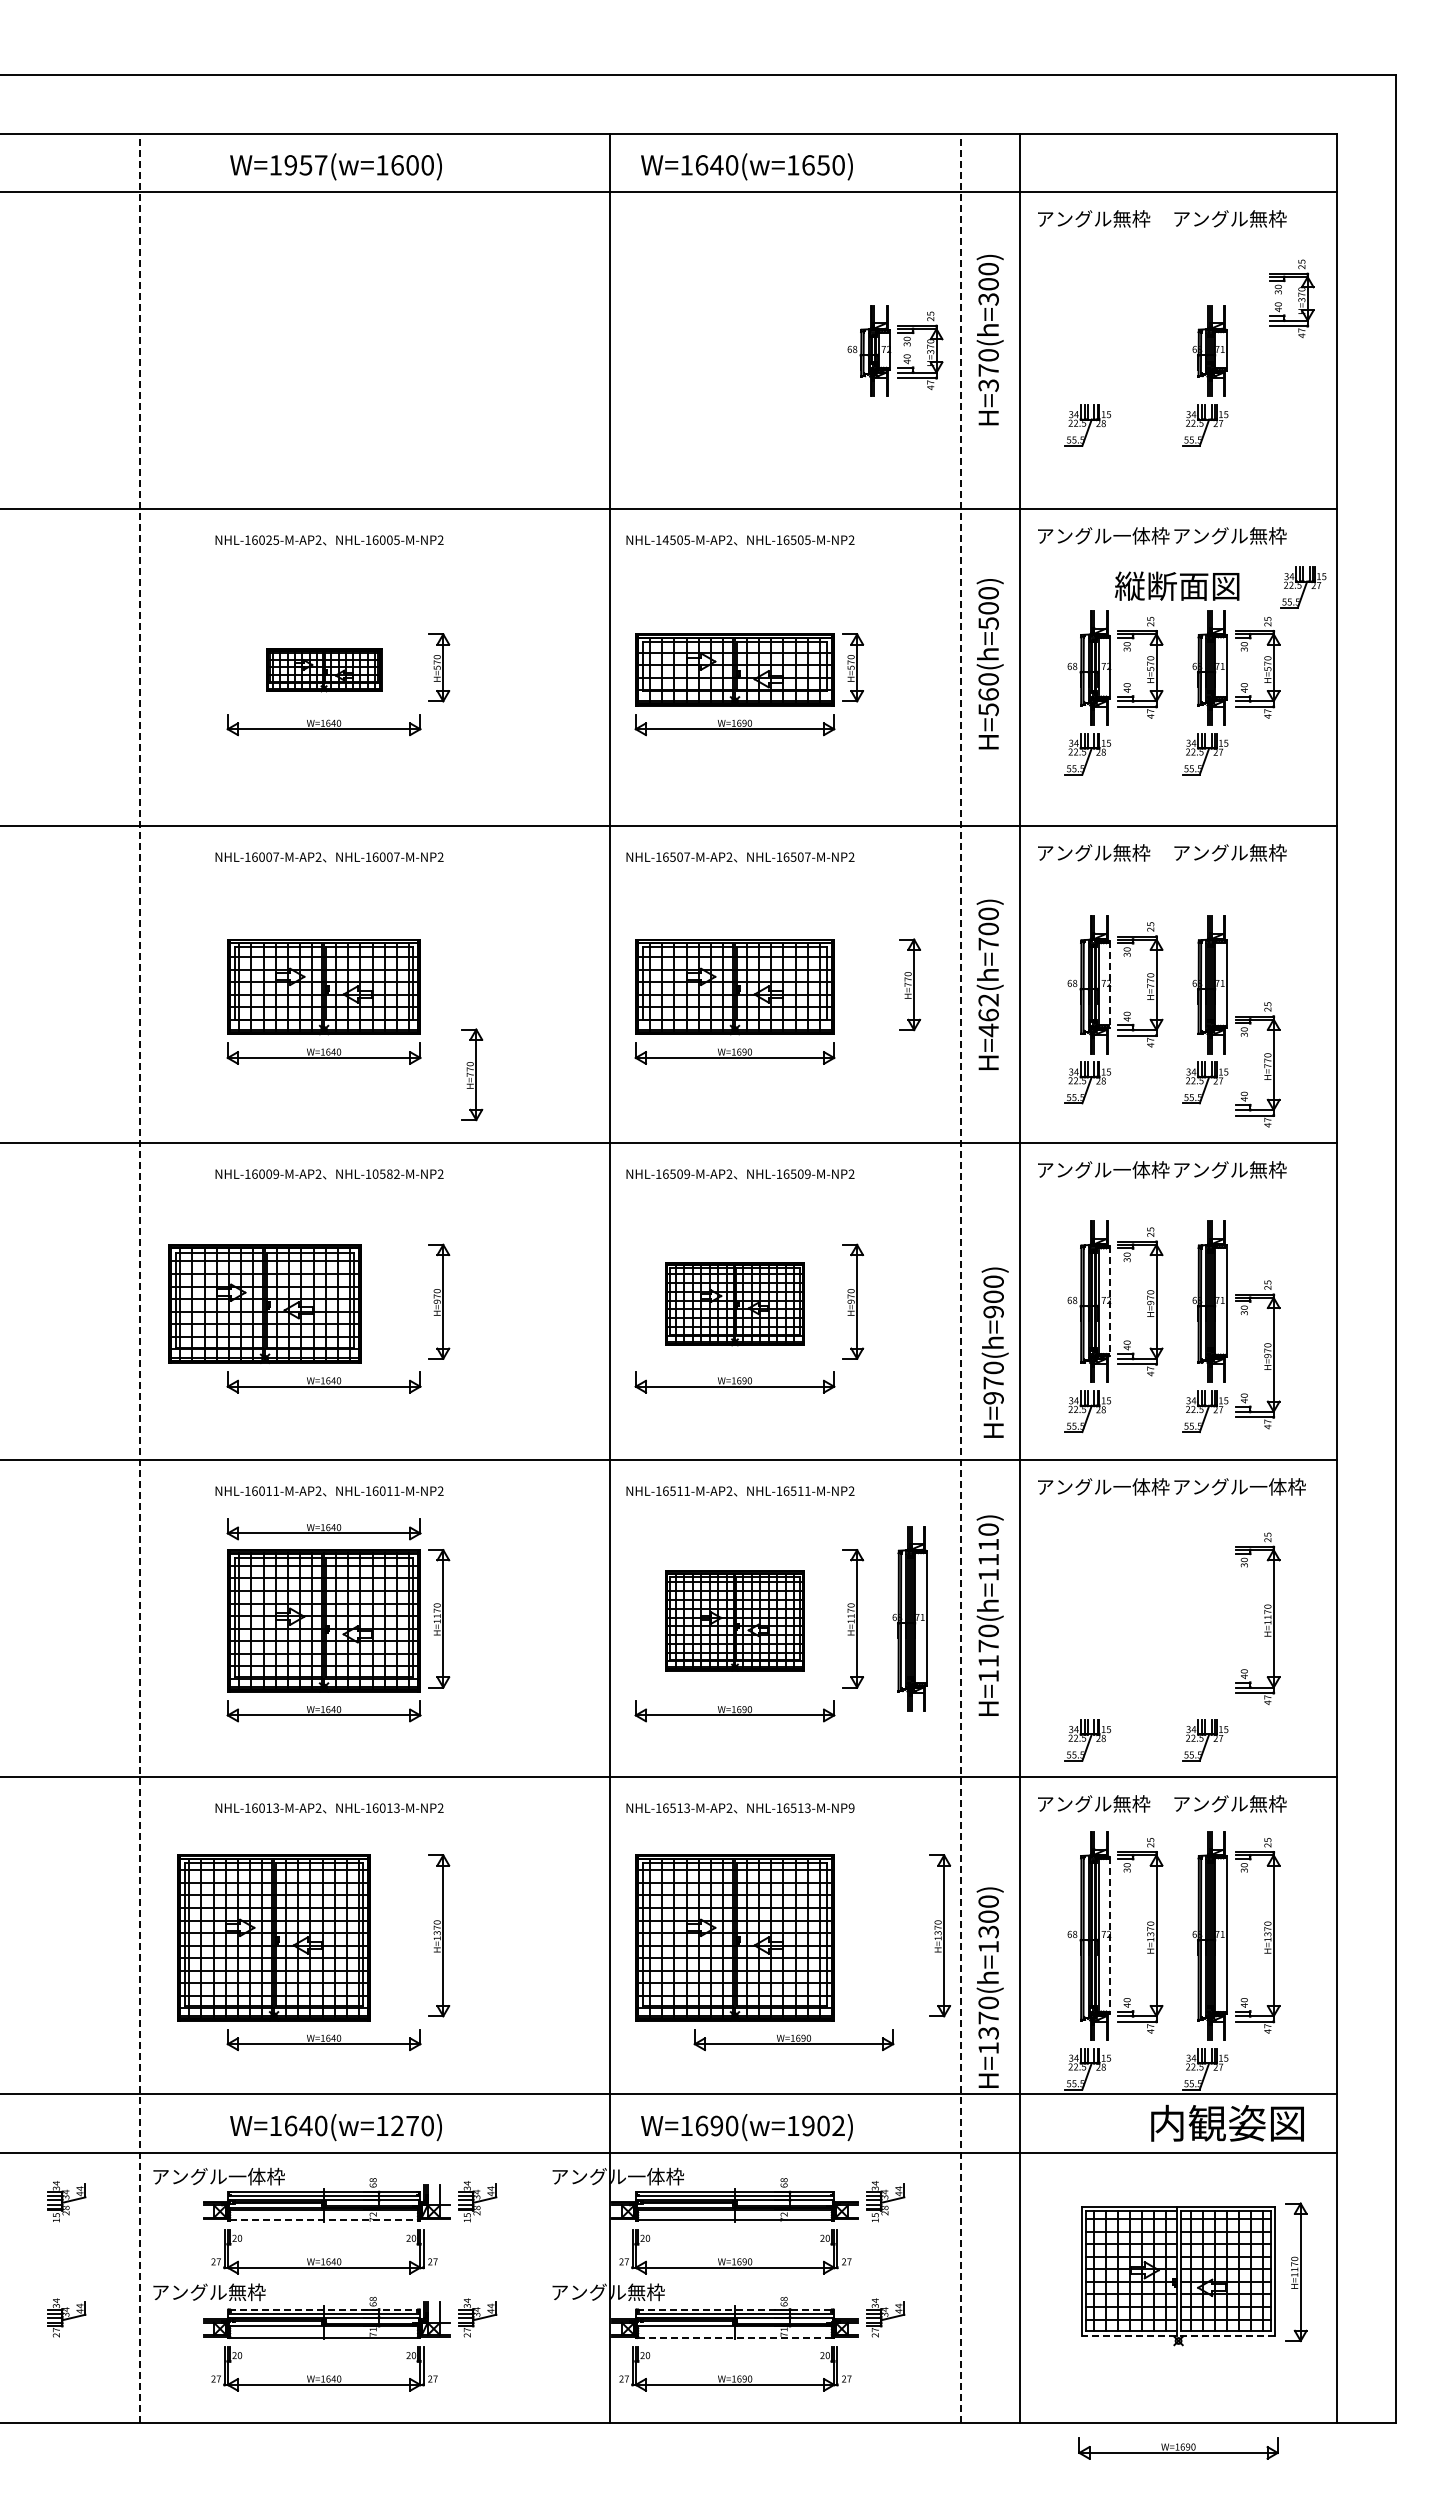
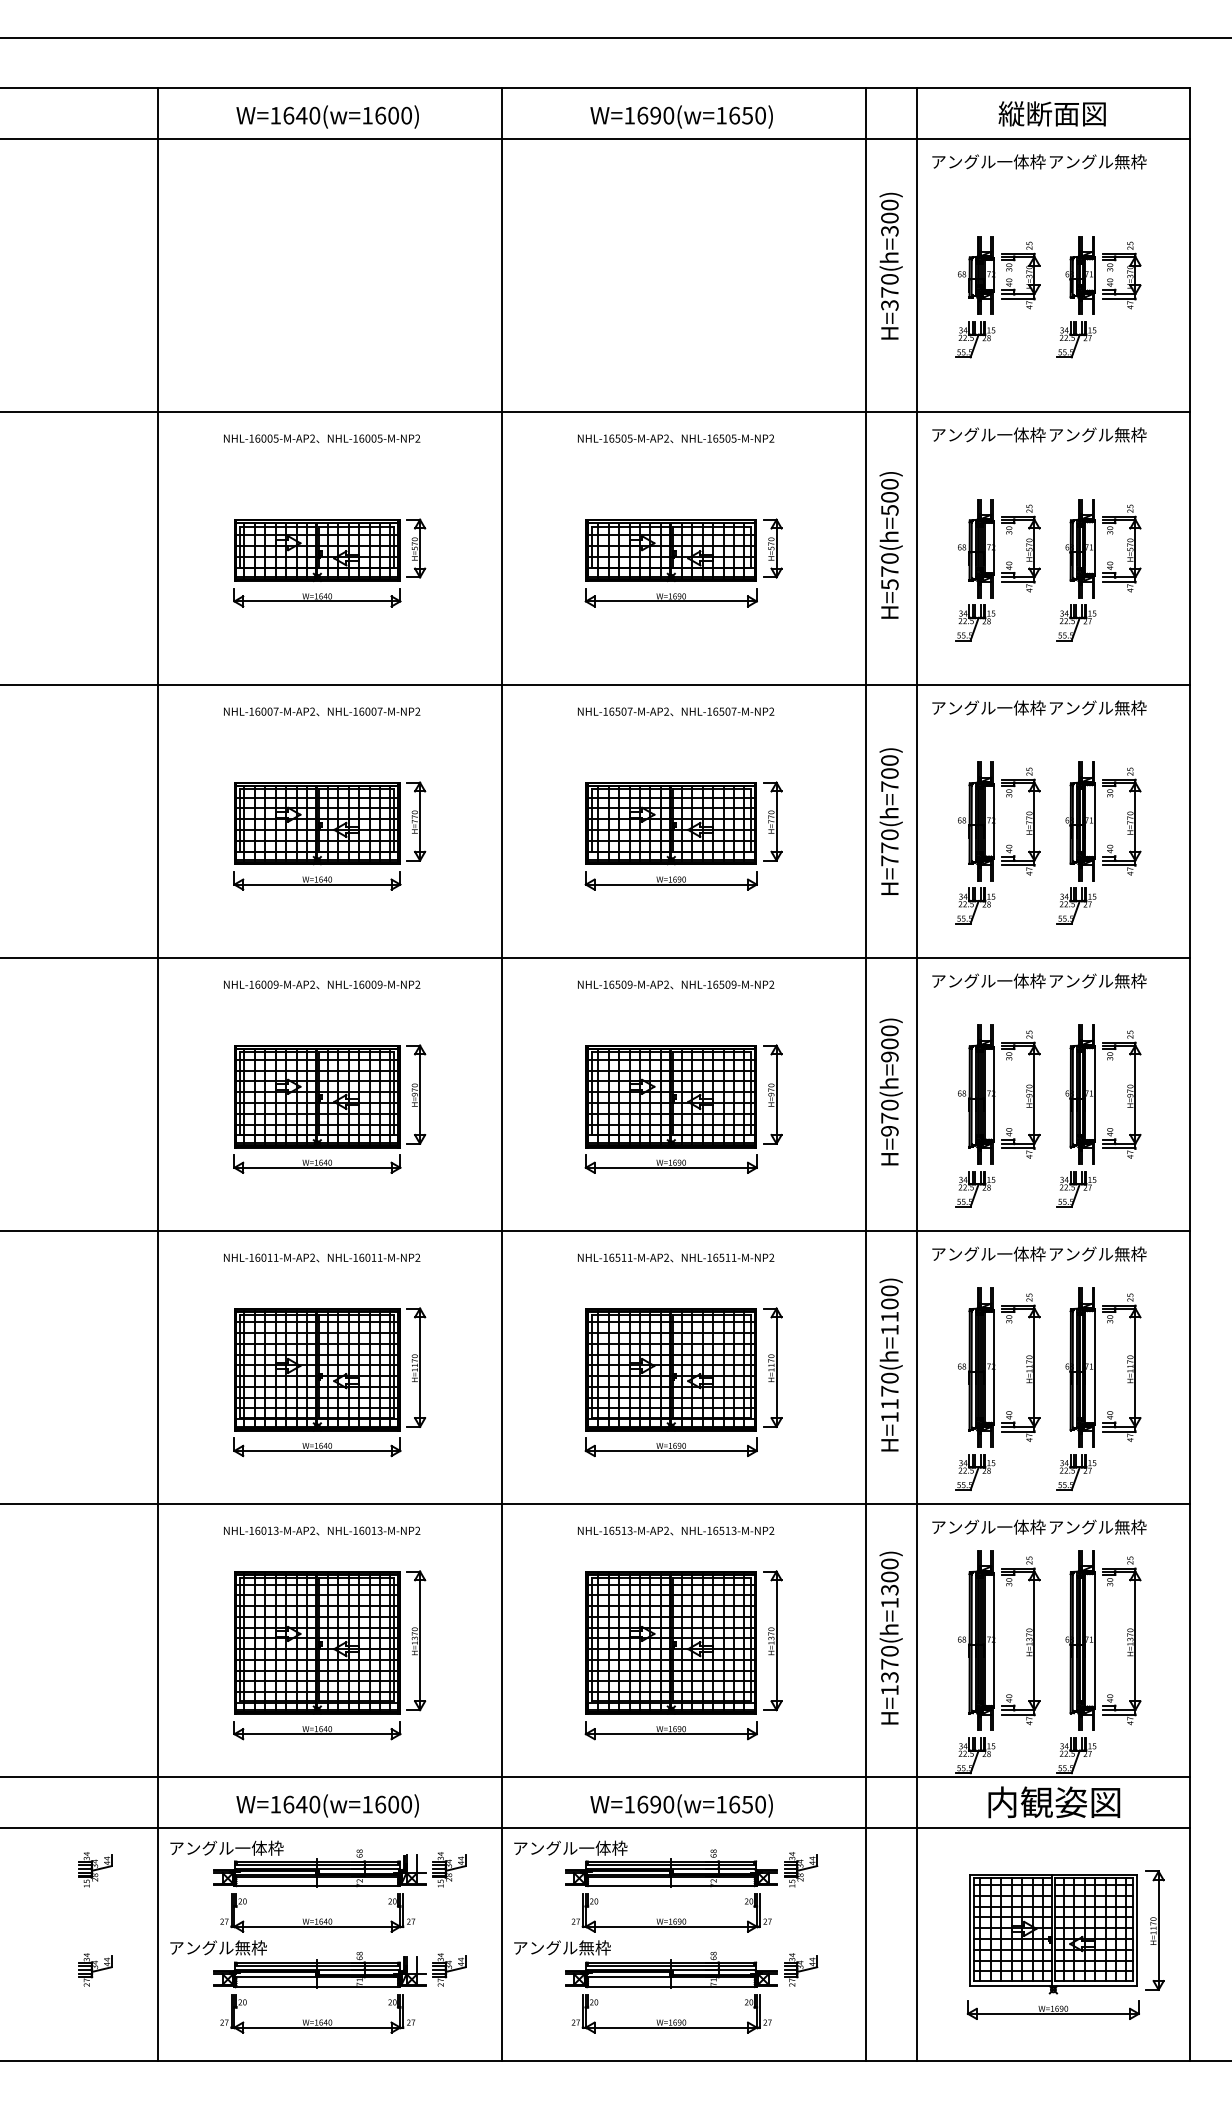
text: (305, 165) -> (301, 115), W=1957(w=1600) -> W=1640(w=1600)
text: (716, 165) -> (655, 115), W=1640(w=1650) -> W=1690(w=1650)
text: (1141, 218) -> (1021, 161), アングル無枠 -> アングル一体枠
part: (1298, 299) -> (1127, 276), moved
part: (895, 350) -> (999, 275), moved
text: (269, 539) -> (270, 438), NHL-16025-M-AP2 -> NHL-16005-M-AP2
text: (665, 539) -> (611, 438), NHL-14505-M-AP2 -> NHL-16505-M-AP2
text: (1176, 585) -> (1051, 113), moved
part: (1303, 587) -> (1161, 479), removed
part: (323, 669) -> (316, 550), size x1.67
text: (988, 694) -> (889, 571), H=560(h=500) -> H=570(h=500)
text: (1141, 852) -> (1021, 707), アングル無枠 -> アングル一体枠
part: (910, 984) -> (773, 821), moved
line: (1109, 984) -> (993, 821), dashed -> solid
text: (988, 1015) -> (889, 848), H=462(h=700) -> H=770(h=700)
part: (1264, 1064) -> (1127, 821), moved
part: (472, 1074) -> (416, 821), moved
text: (385, 1173) -> (370, 984), NHL-10582-M-NP2 -> NHL-16009-M-NP2
line: (139, 1278) -> (158, 1074), dashed -> solid
line: (609, 1278) -> (502, 1074), moved
line: (961, 1278) -> (866, 1074), dashed -> solid
line: (1109, 1301) -> (993, 1094), dashed -> solid
part: (264, 1303) -> (316, 1096), moved
part: (734, 1303) -> (670, 1096), size x1.43
text: (994, 1352) -> (890, 1091), moved
part: (1264, 1355) -> (1127, 1095), moved
text: (1277, 1486) -> (1138, 1253), アングル一体枠 -> アングル無枠
part: (323, 1529) -> (316, 1290), removed
text: (988, 1544) -> (889, 1303), H=1170(h=1110) -> H=1170(h=1100)
part: (909, 1618) -> (1080, 1367), moved
part: (1115, 1618) -> (999, 1367), added
part: (734, 1620) -> (670, 1369), size x1.43
text: (1141, 1803) -> (1021, 1526), アングル無枠 -> アングル一体枠
text: (851, 1808) -> (771, 1531), NHL-16513-M-NP9 -> NHL-16513-M-NP2
part: (940, 1935) -> (773, 1640), moved
line: (1109, 1935) -> (993, 1640), dashed -> solid
part: (273, 1937) -> (316, 1642), moved
text: (989, 1987) -> (890, 1637), moved
part: (793, 2040) -> (670, 1730), moved
text: (1227, 2122) -> (1054, 1801), moved
text: (404, 2125) -> (386, 1804), W=1640(w=1270) -> W=1640(w=1600)
text: (823, 2125) -> (747, 1804), W=1690(w=1902) -> W=1690(w=1650)
line: (324, 2220) -> (317, 1886), dashed -> solid
line: (324, 2309) -> (317, 1962), dashed -> solid
line: (735, 2309) -> (671, 1962), dashed -> solid
line: (1178, 2336) -> (1053, 1985), dashed -> solid
line: (735, 2337) -> (671, 1986), dashed -> solid
part: (1178, 2448) -> (1053, 2010), moved

